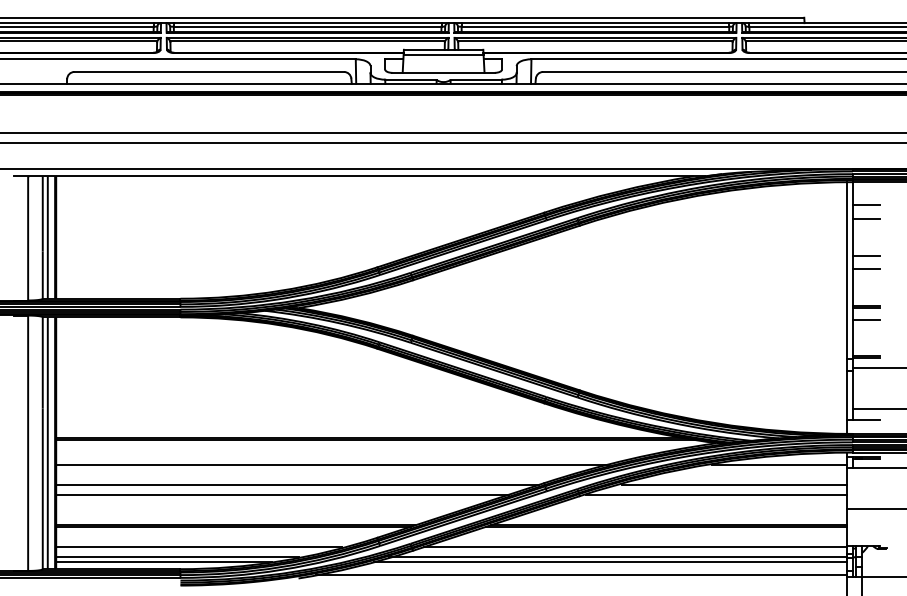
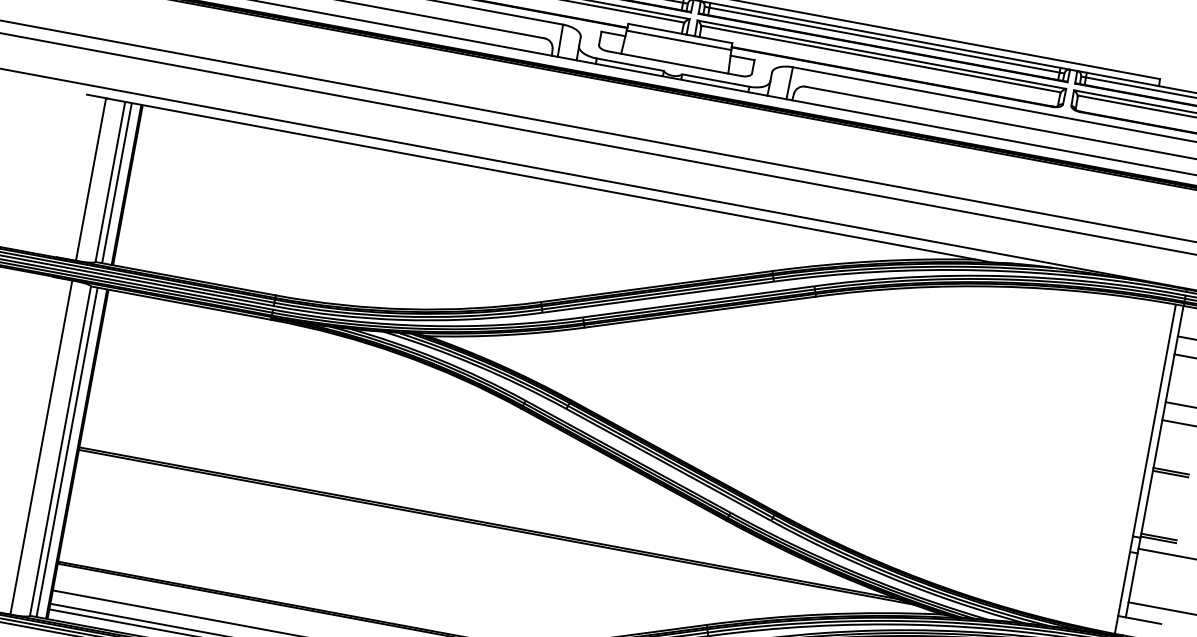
line: (865, 319) -> (1166, 488), removed
line: (332, 465) -> (434, 550), removed
line: (297, 484) -> (383, 566), removed
line: (282, 494) -> (361, 576), removed

